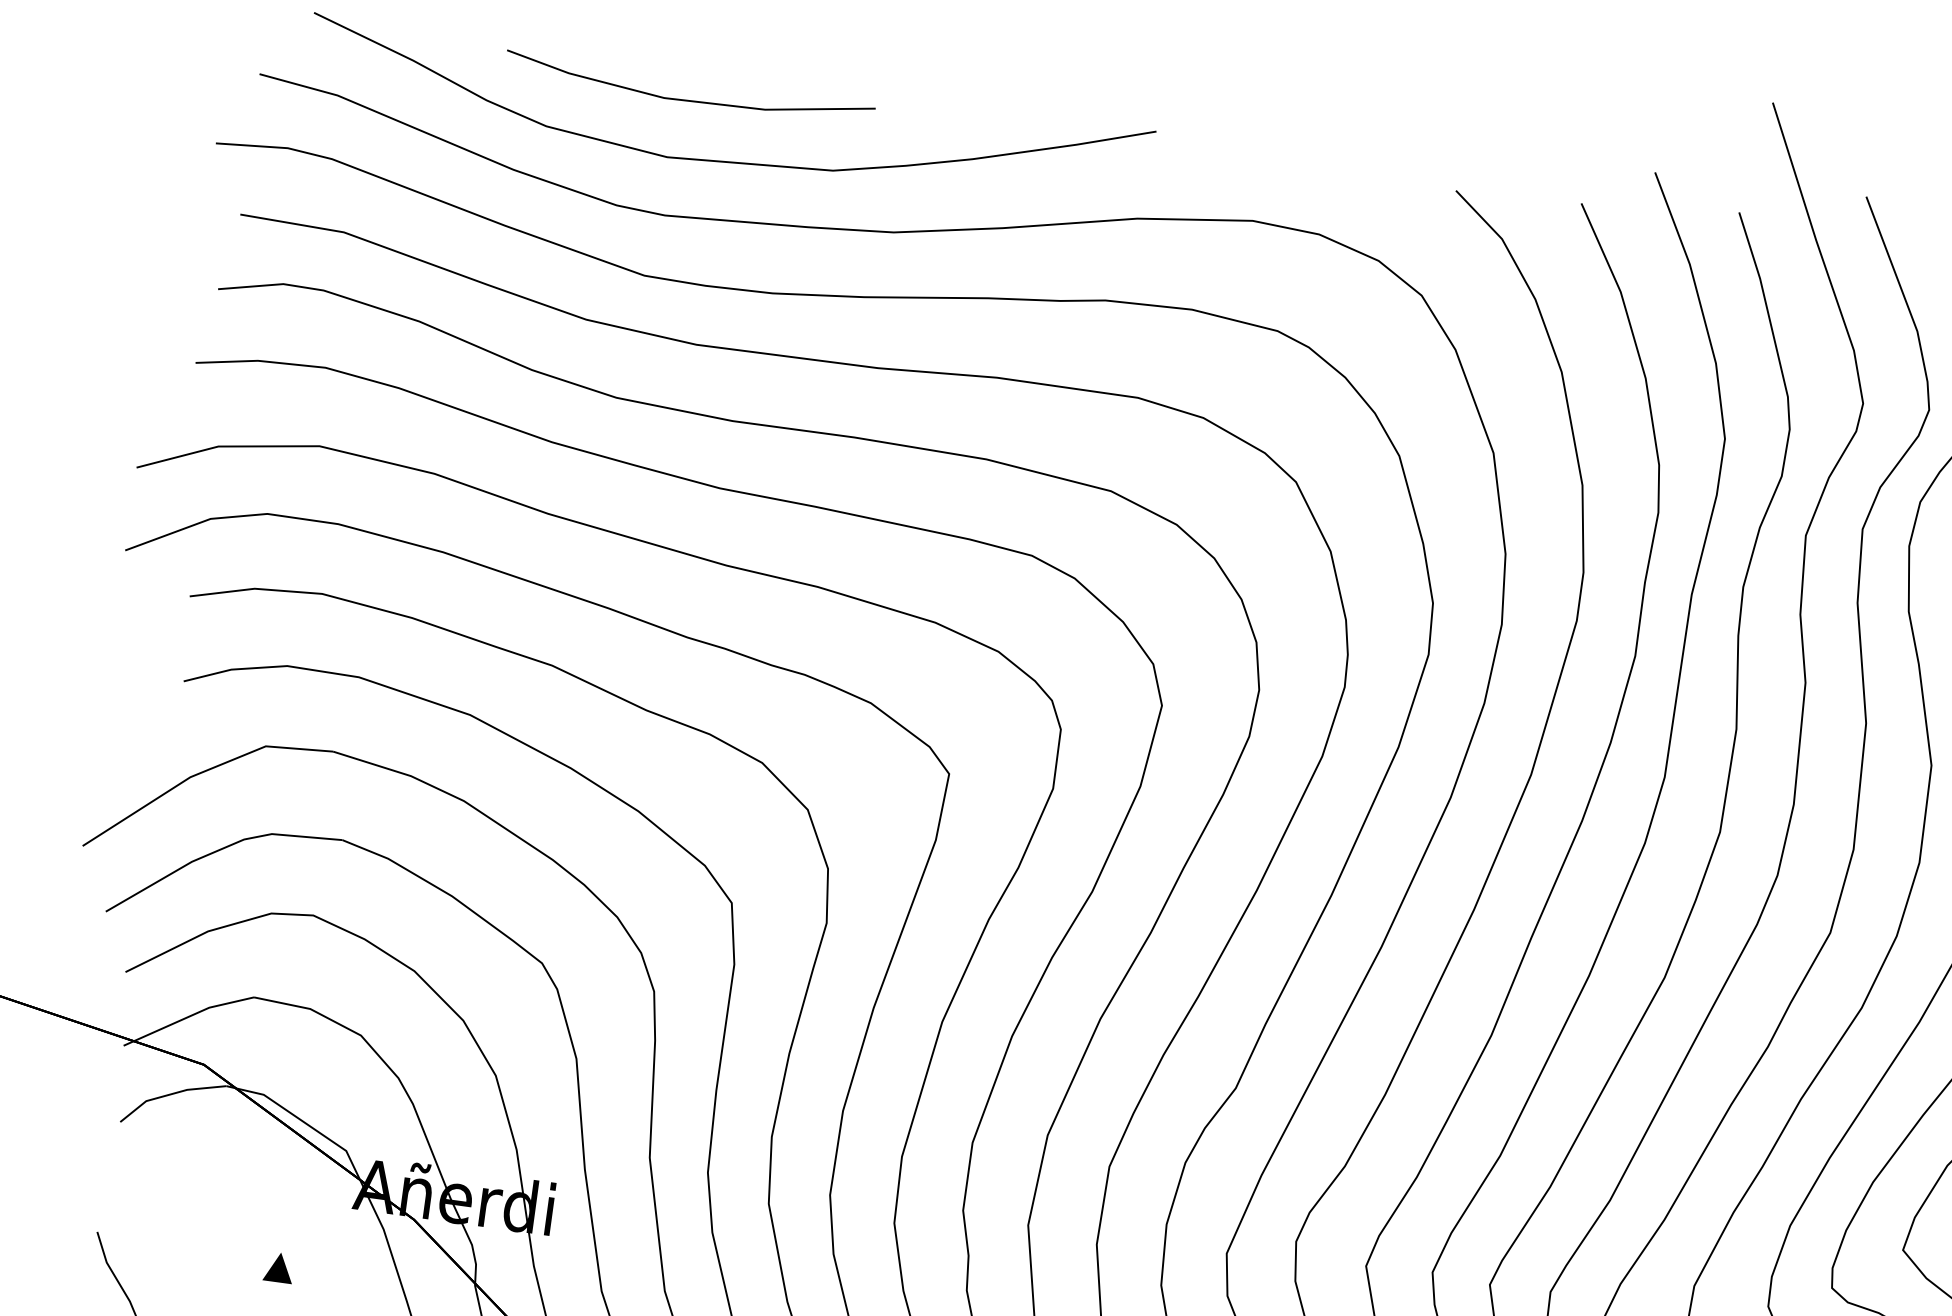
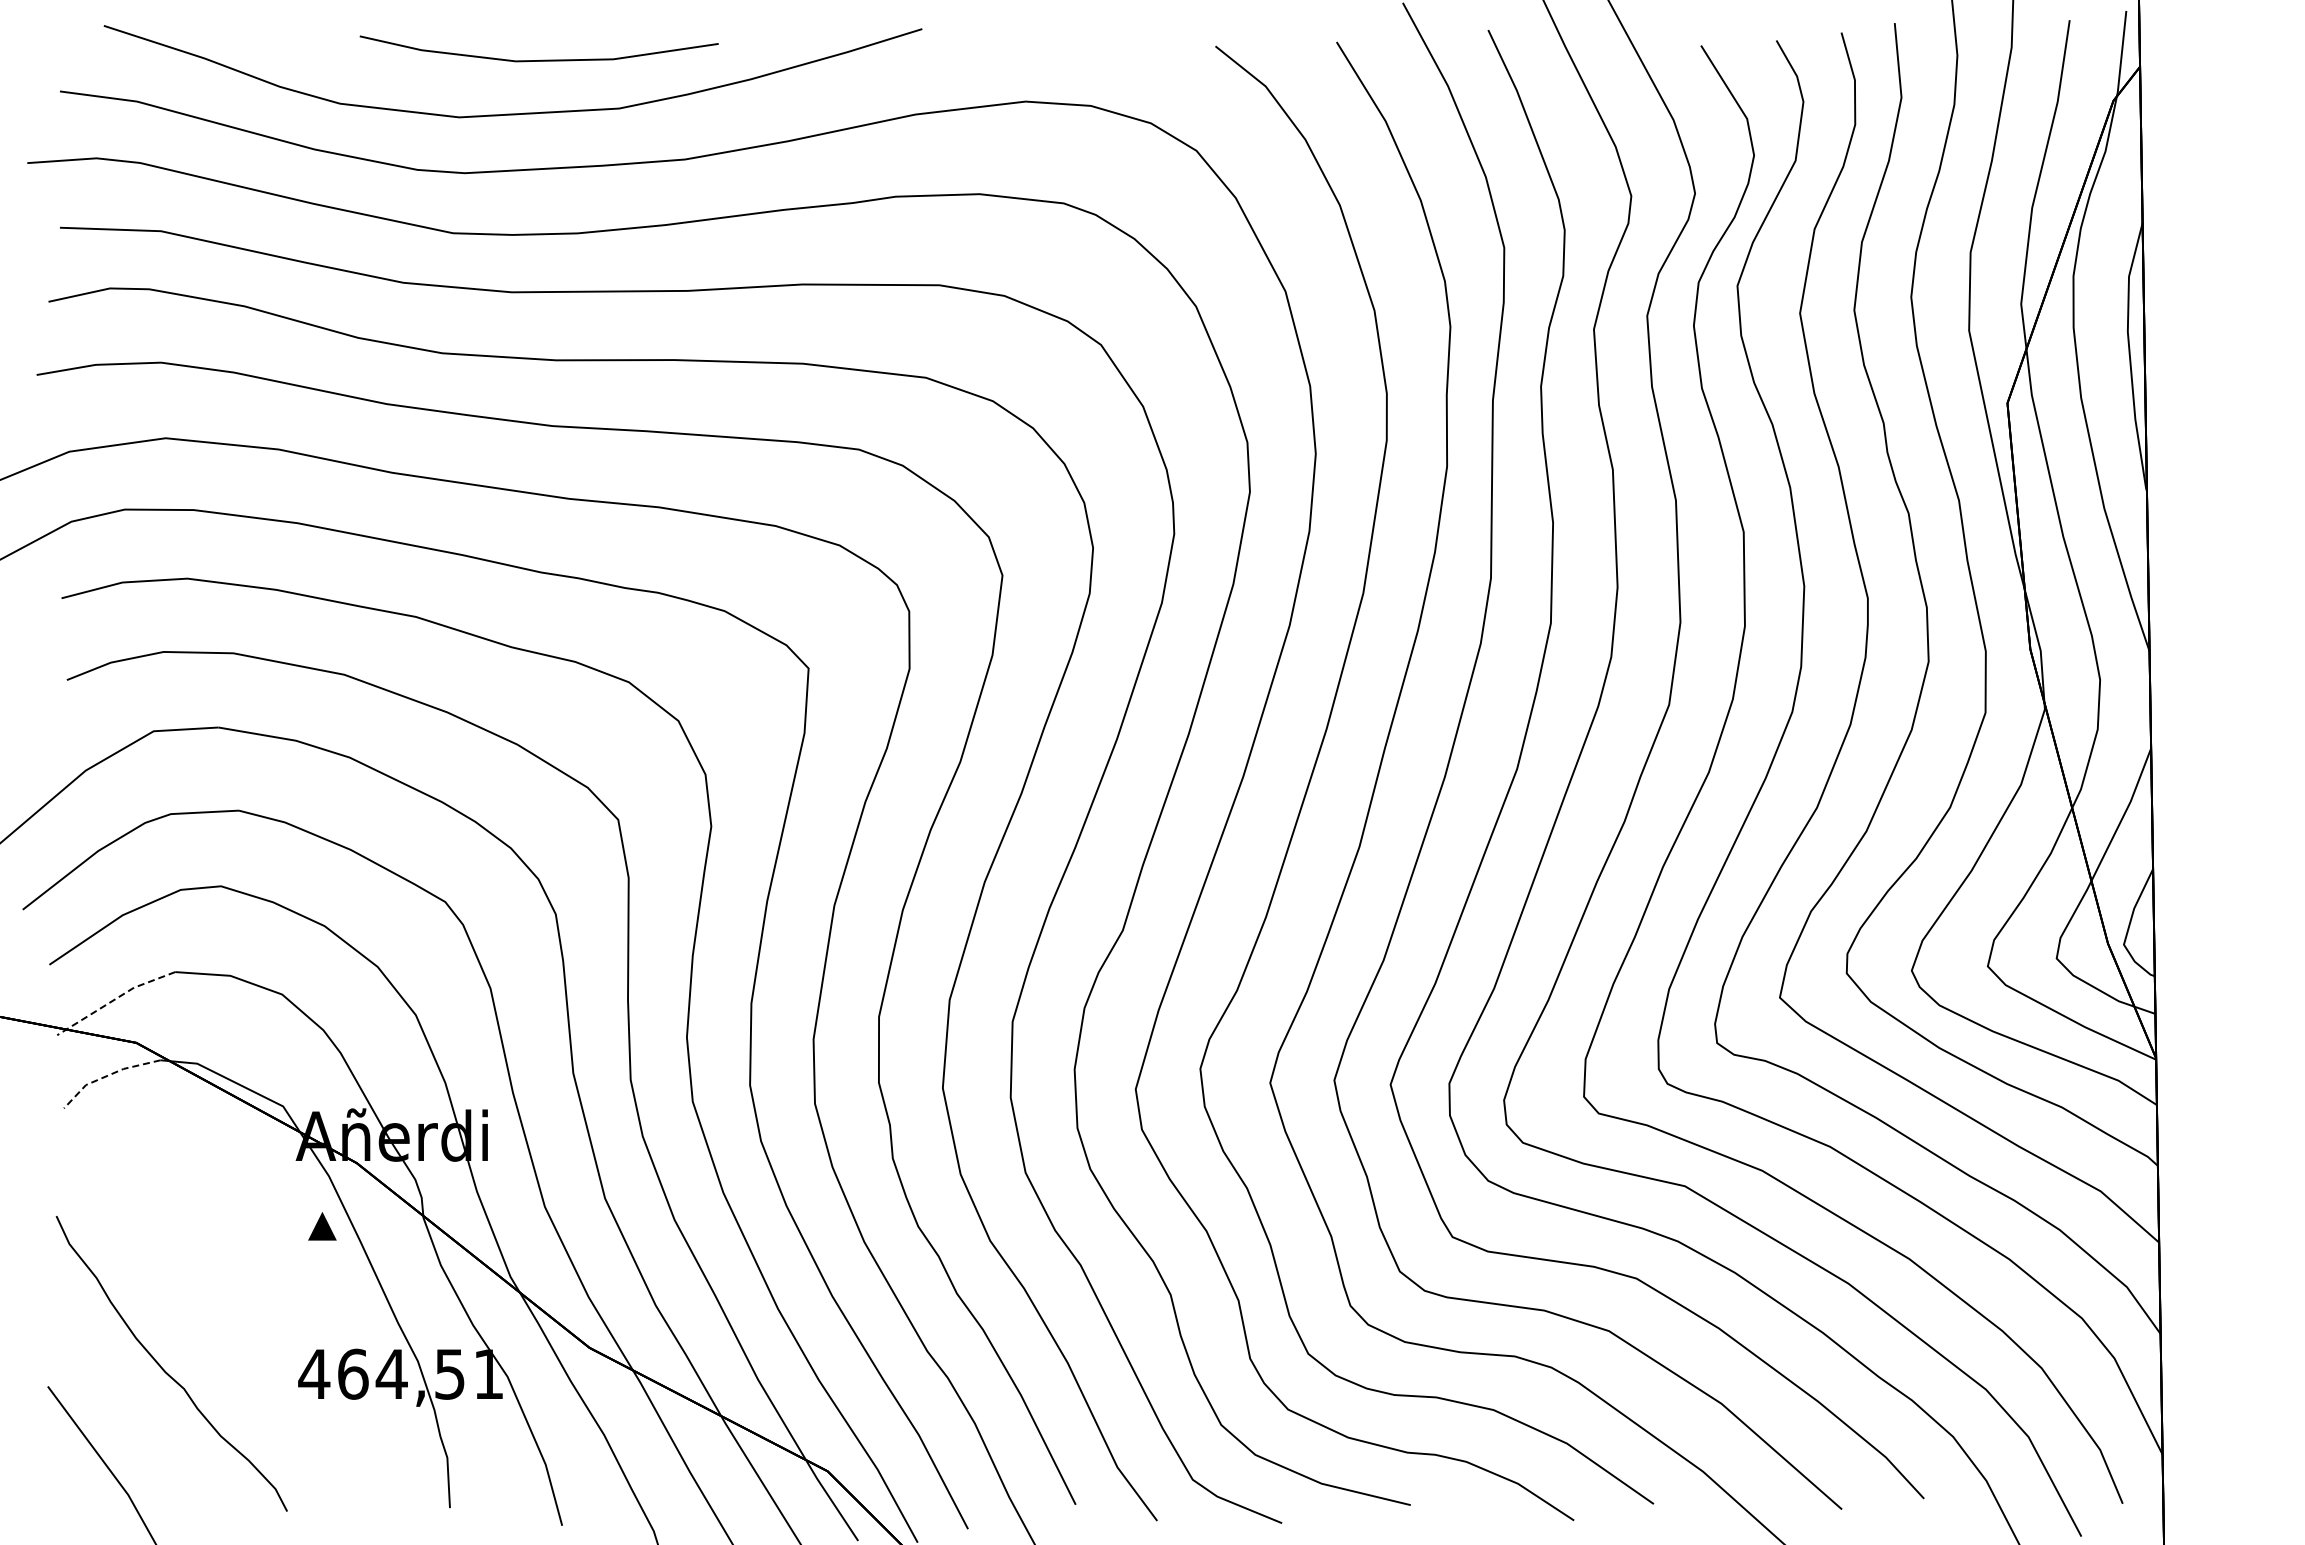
line: (691, 99) -> (541, 59), moved
line: (187, 1017) -> (114, 999), solid -> dashed
line: (169, 1095) -> (107, 1076), solid -> dashed
part: (279, 1267) -> (322, 1226), moved

